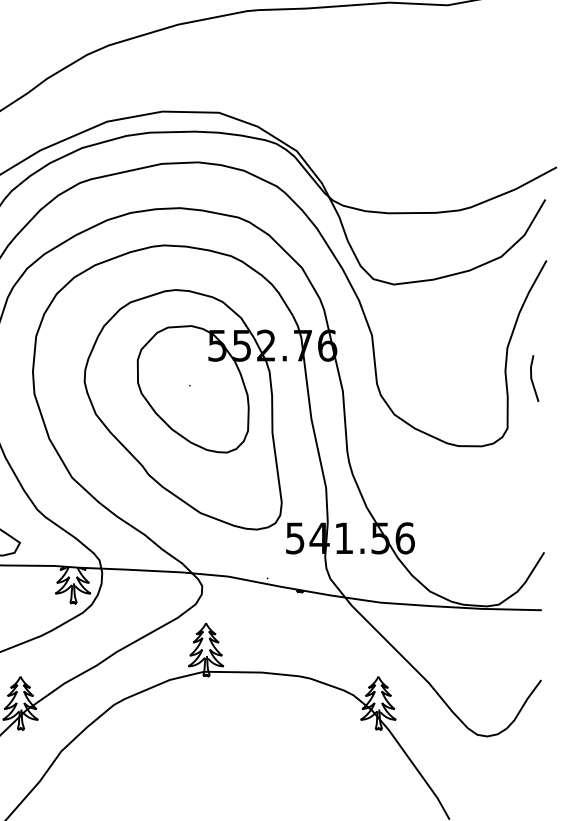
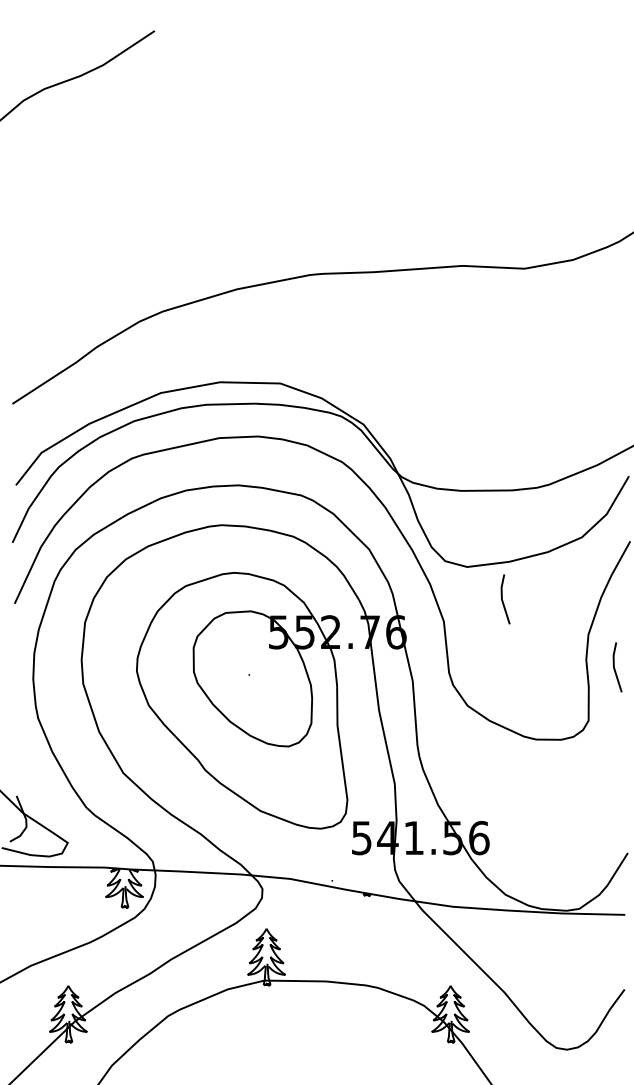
line: (427, 315) -> (503, 600), added

